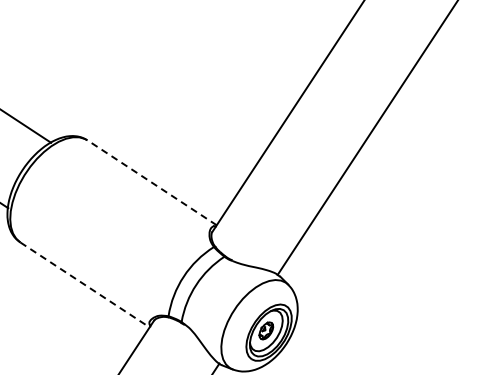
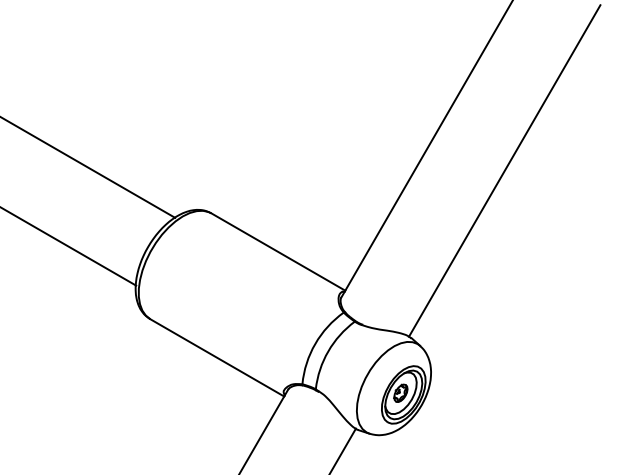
line: (151, 182) -> (277, 251), dashed -> solid
line: (85, 285) -> (217, 358), dashed -> solid

